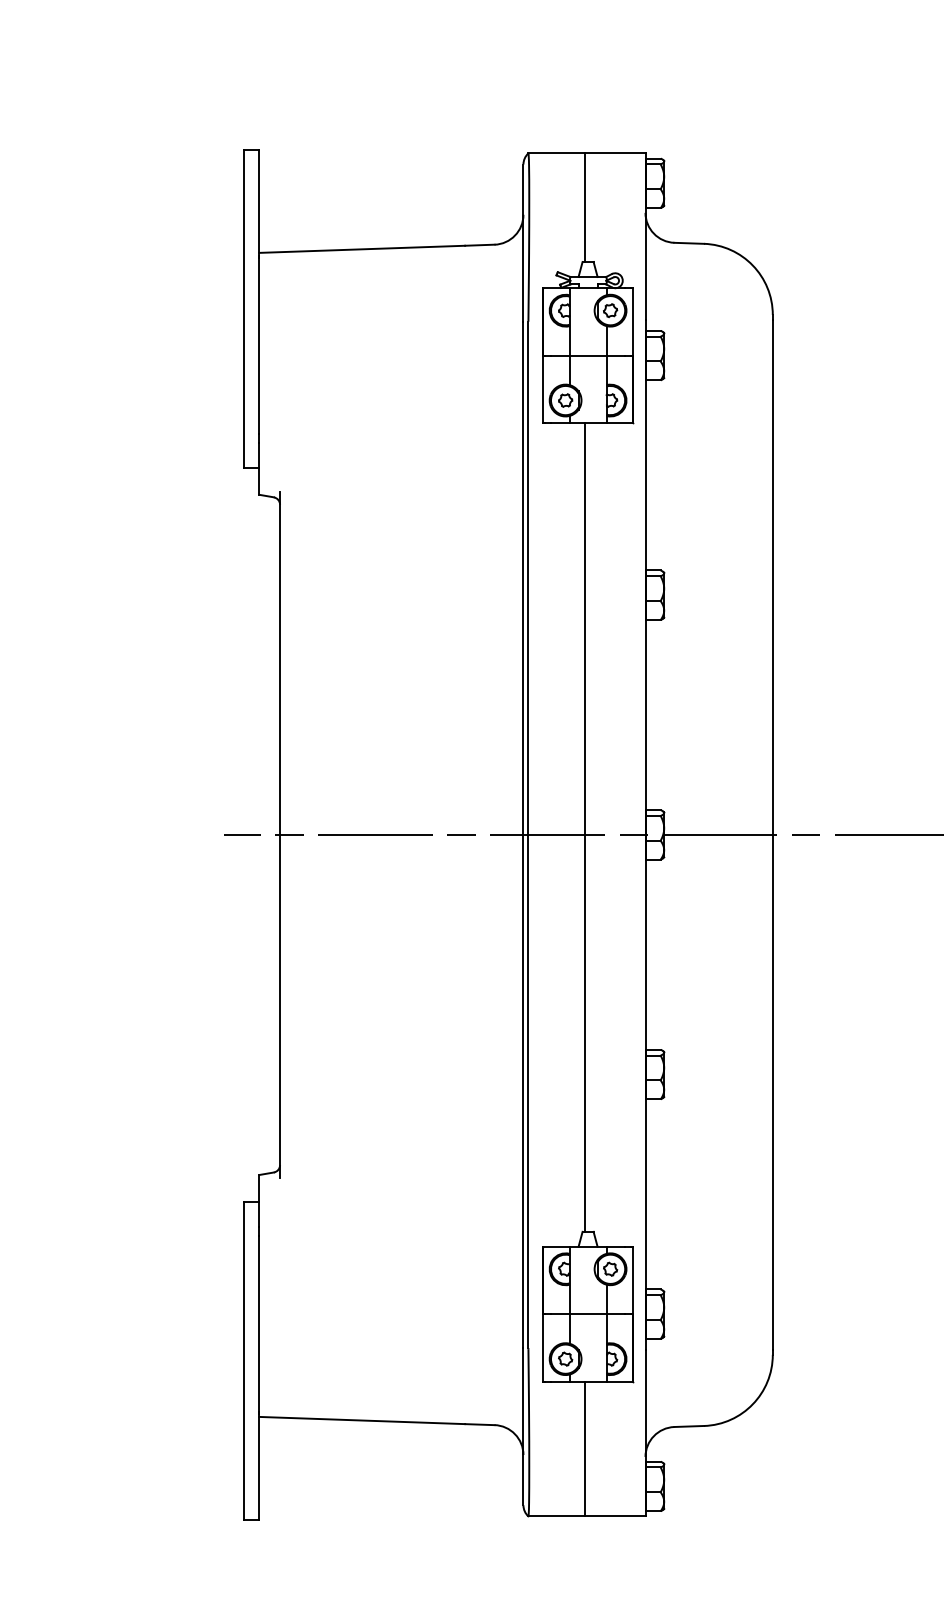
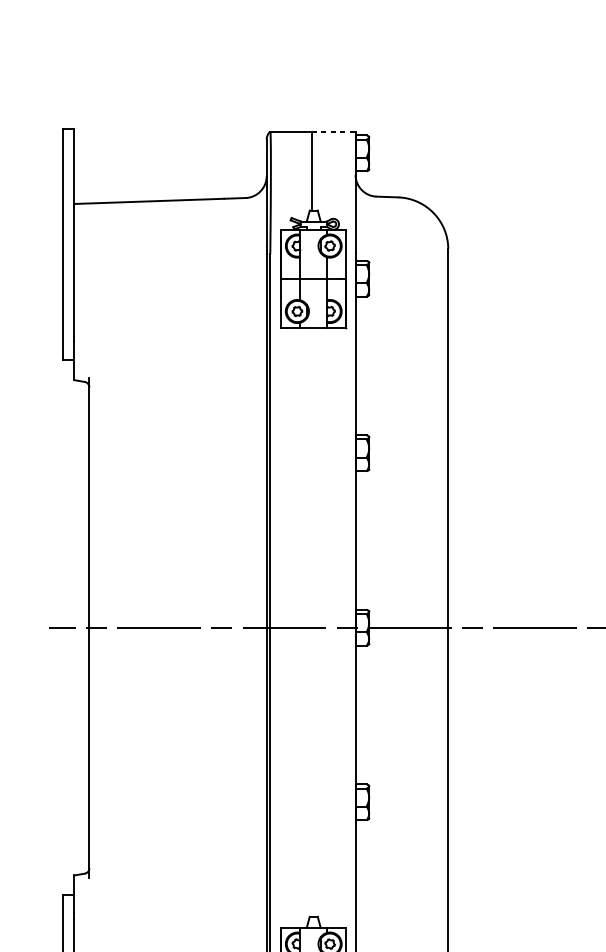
line: (615, 153) -> (333, 131), solid -> dashed
line: (585, 827) -> (311, 622), removed

